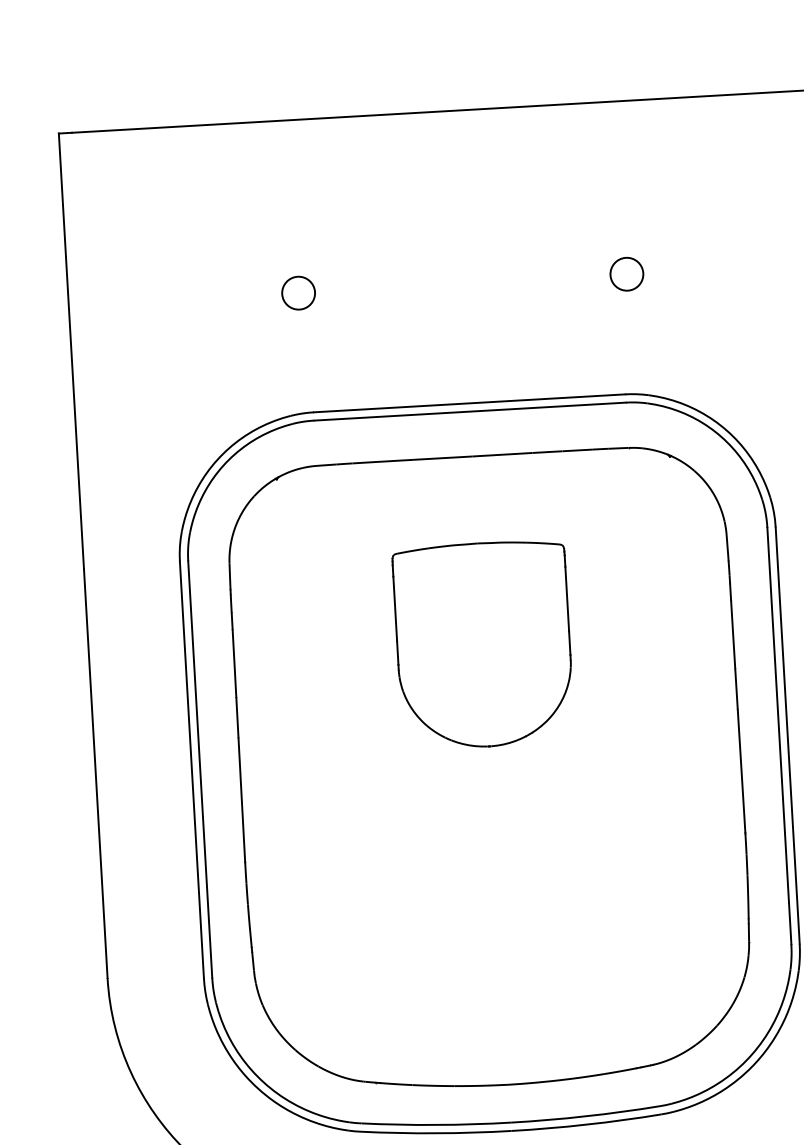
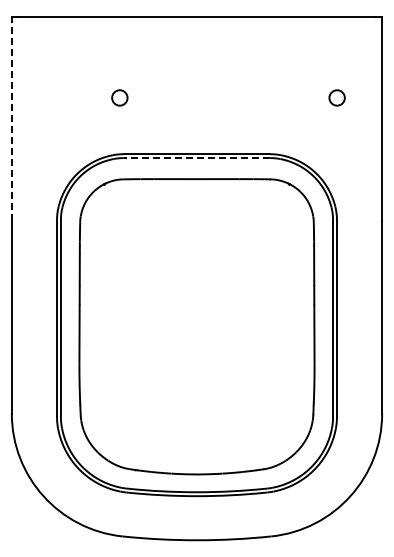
circle: (625, 273) -> (336, 97), moved
line: (70, 350) -> (11, 118), solid -> dashed
line: (469, 412) -> (196, 158), solid -> dashed
part: (482, 644) -> (196, 267), removed

